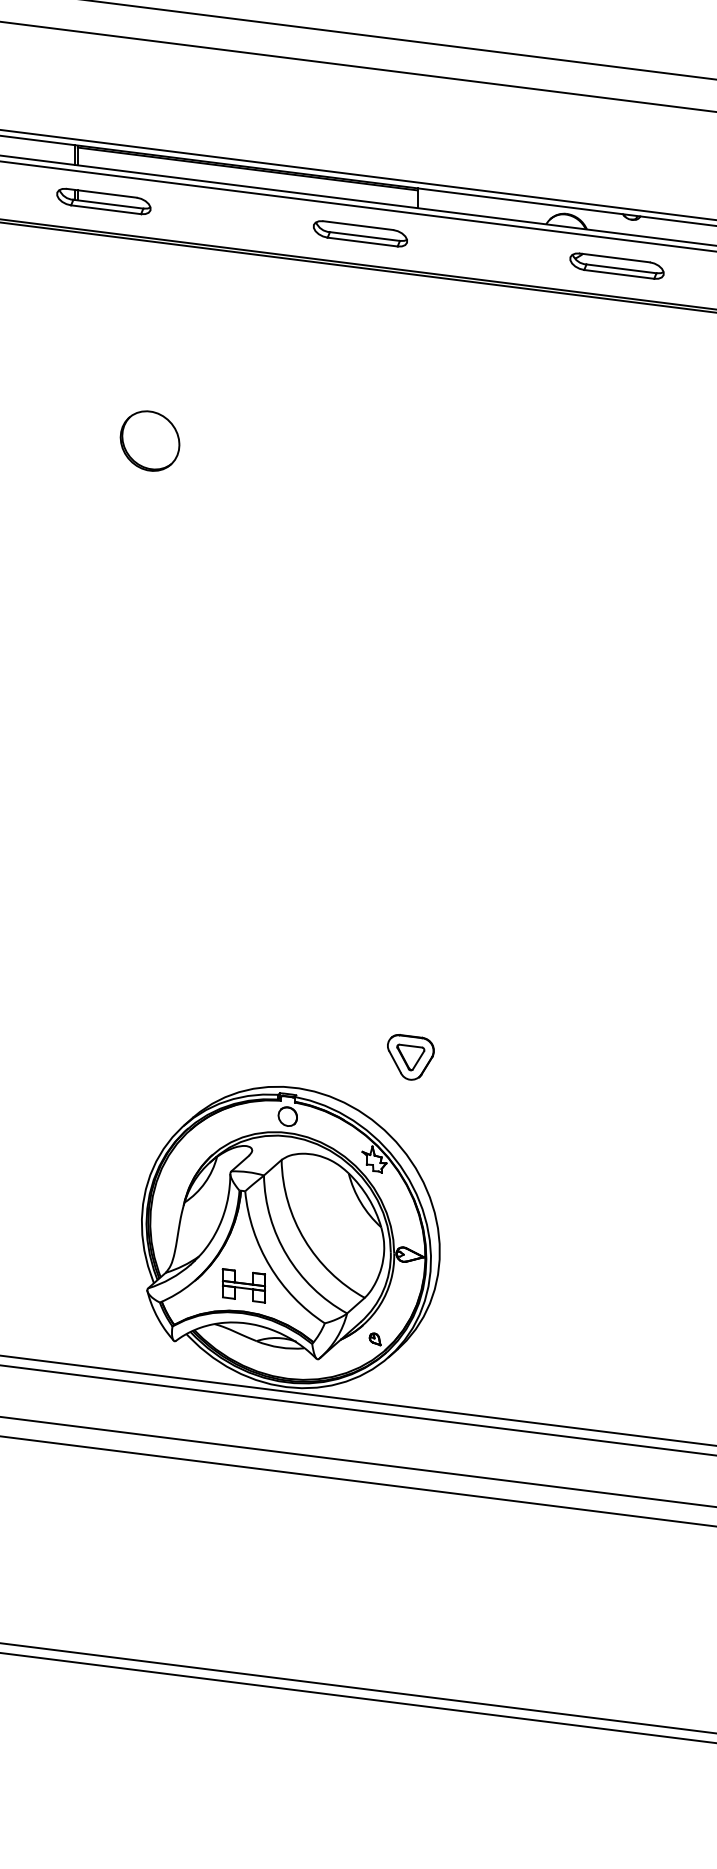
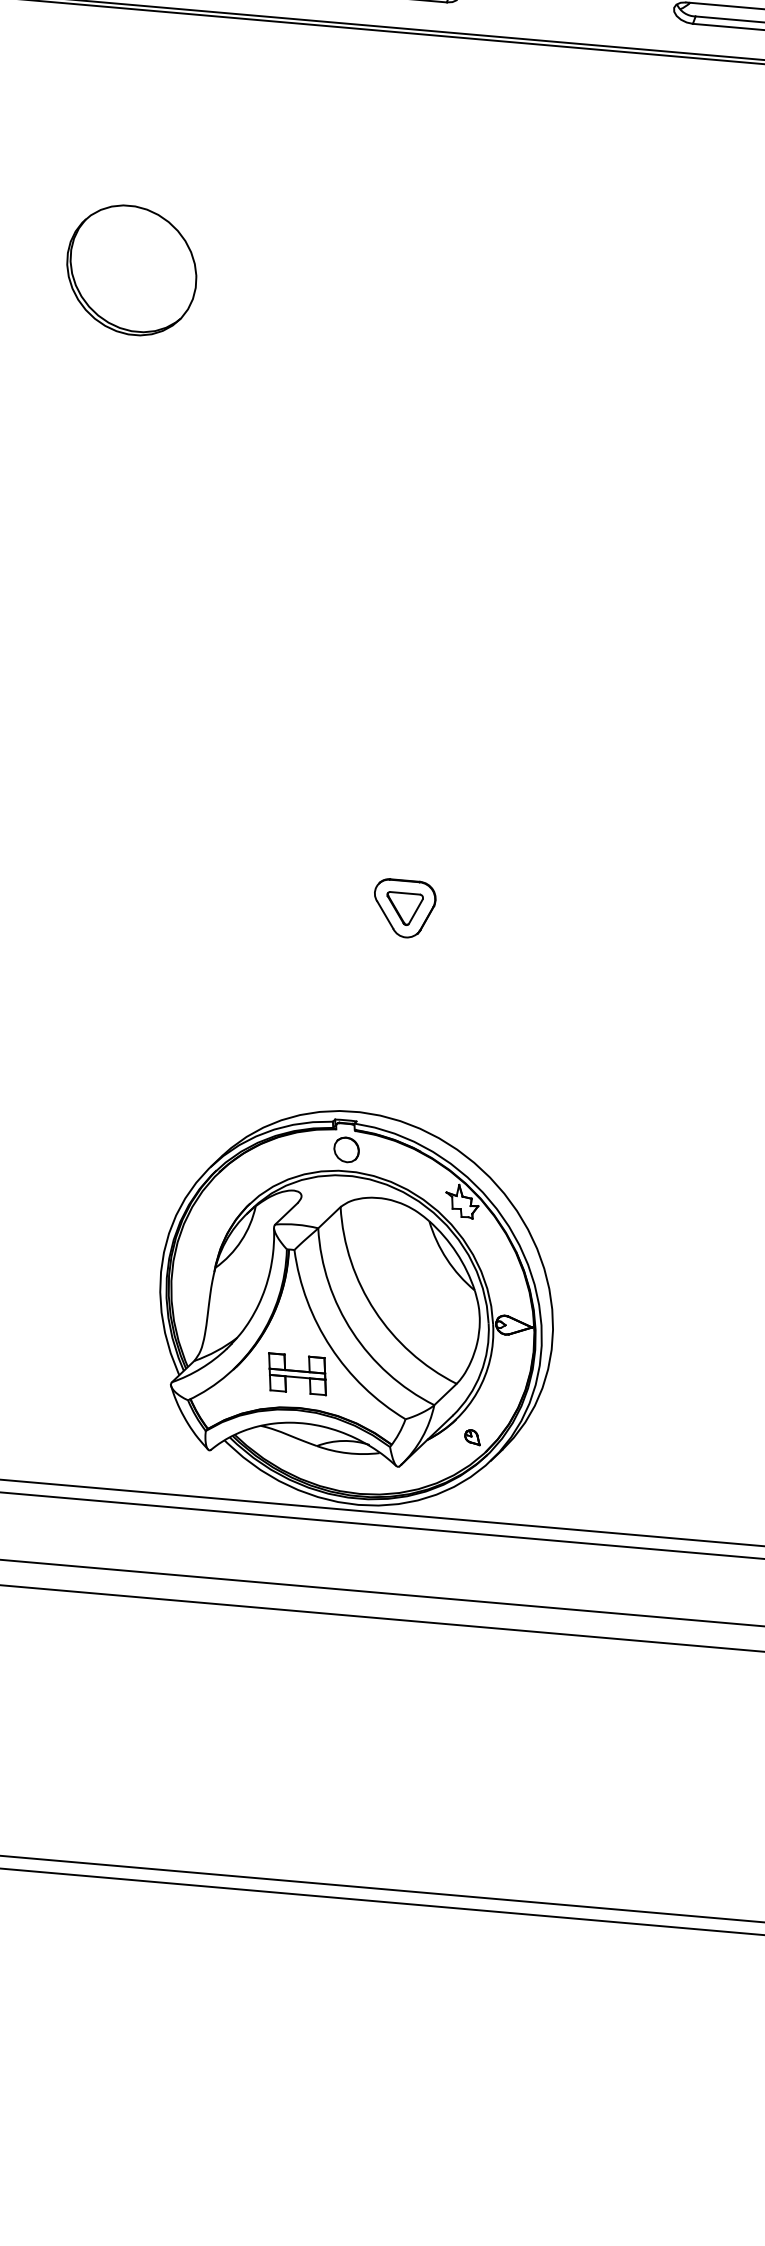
part: (149, 440) -> (130, 269), size x1.67
part: (410, 1057) -> (405, 908), moved

